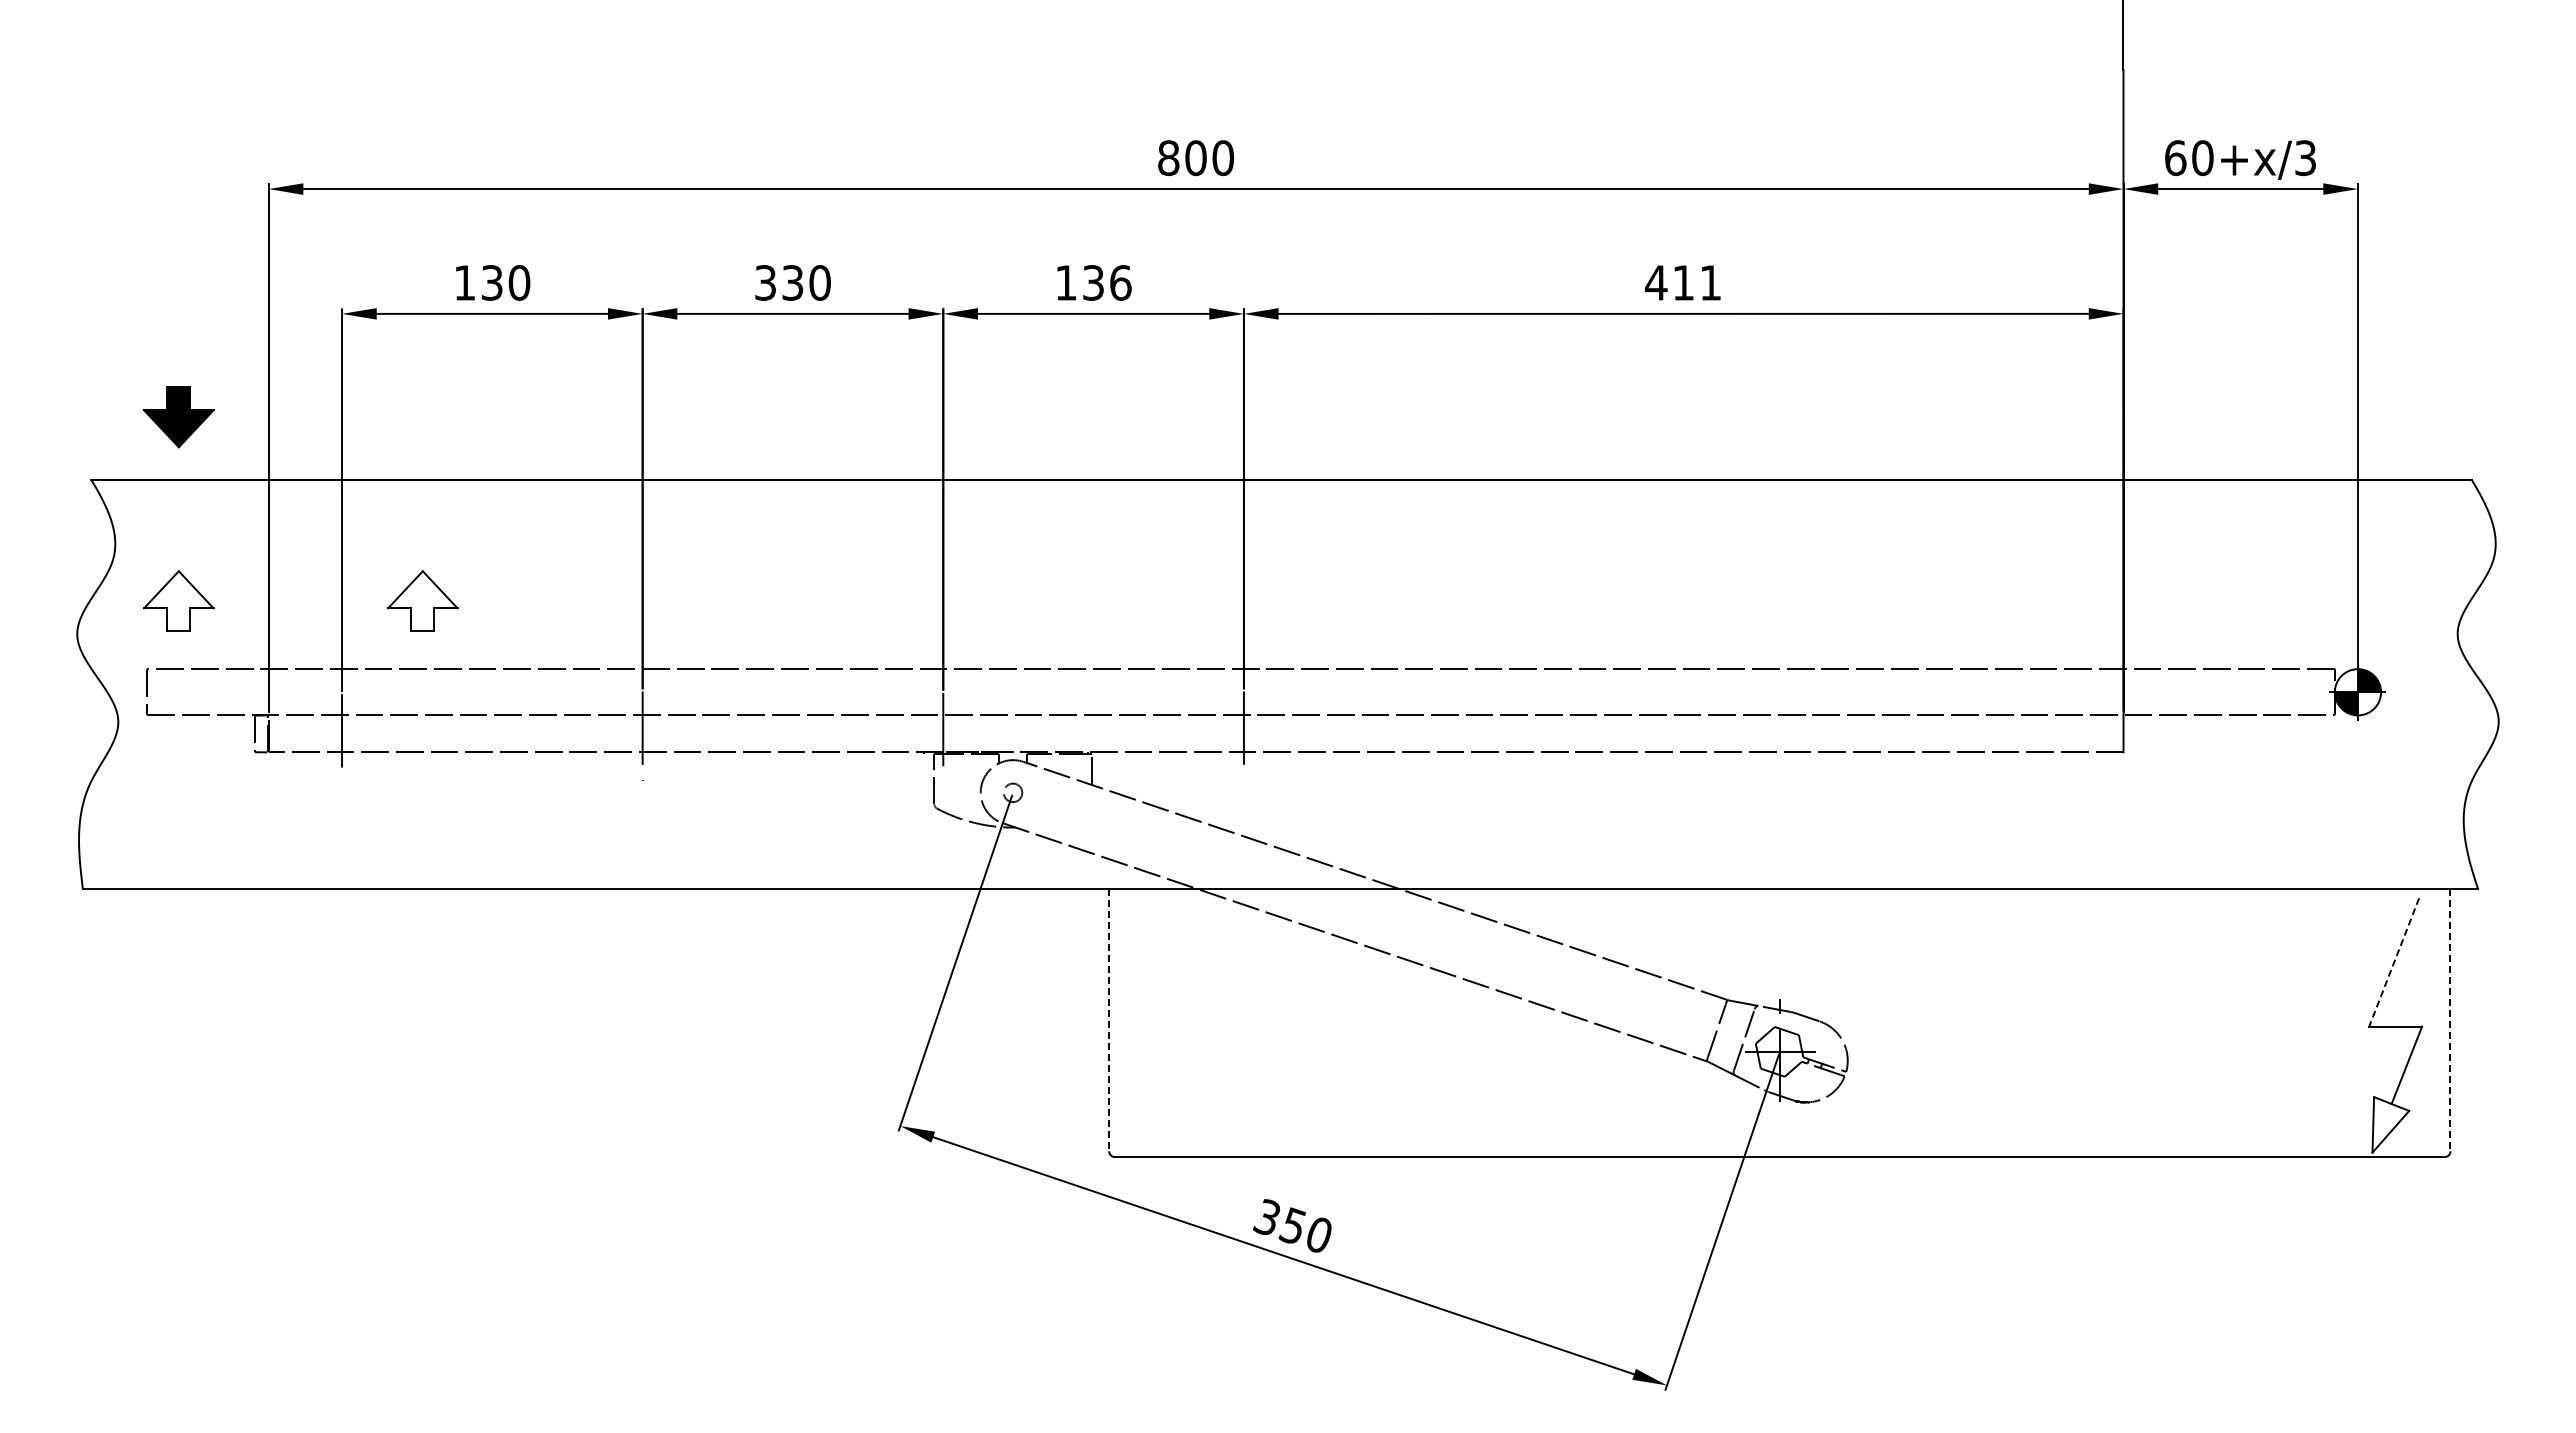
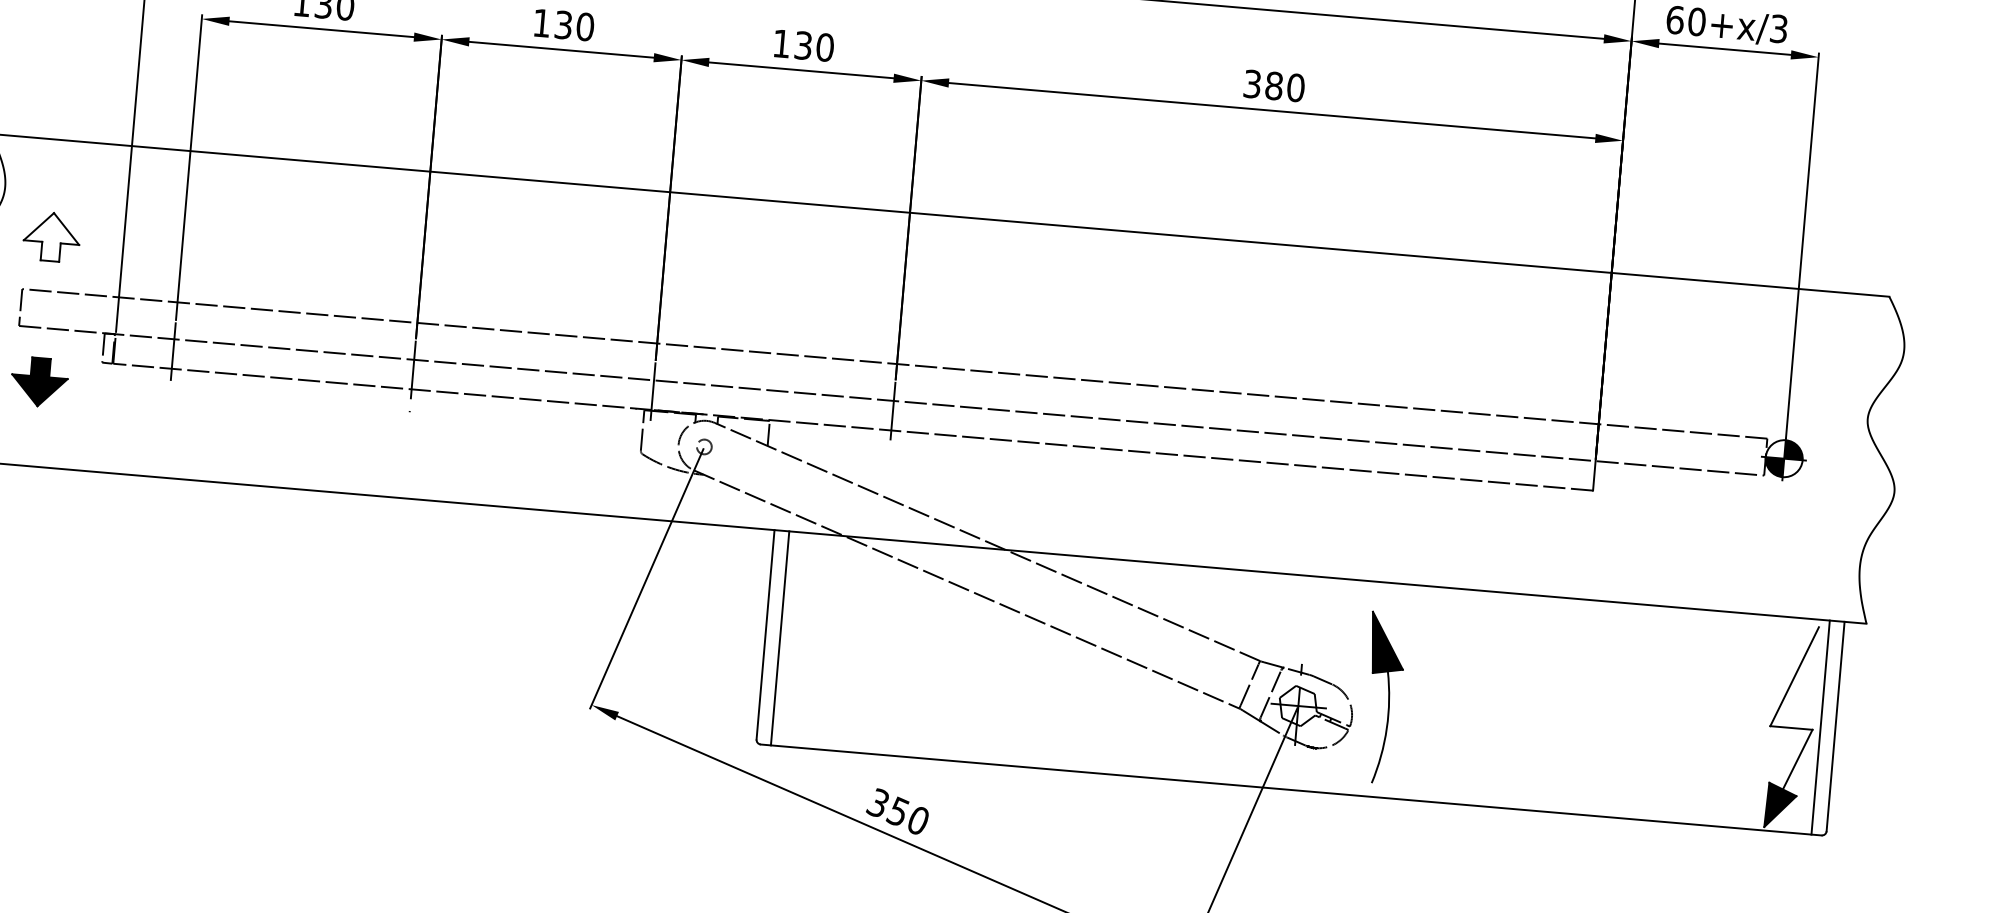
text: (765, 282) -> (541, 22), 330 -> 130
text: (1120, 282) -> (825, 47), 136 -> 130
text: (1683, 282) -> (1274, 85), 411 -> 380
part: (178, 417) -> (39, 382), moved
part: (422, 600) -> (246, 253), removed
line: (2394, 962) -> (1794, 676), dashed -> solid
line: (1109, 1020) -> (765, 635), dashed -> solid
line: (2450, 1020) -> (1835, 726), dashed -> solid
line: (1127, 1022) -> (779, 637), added
line: (2431, 1022) -> (1820, 727), added
part: (1890, 1031) -> (1388, 697), added
fill: (2390, 1124) -> (1780, 805), added

